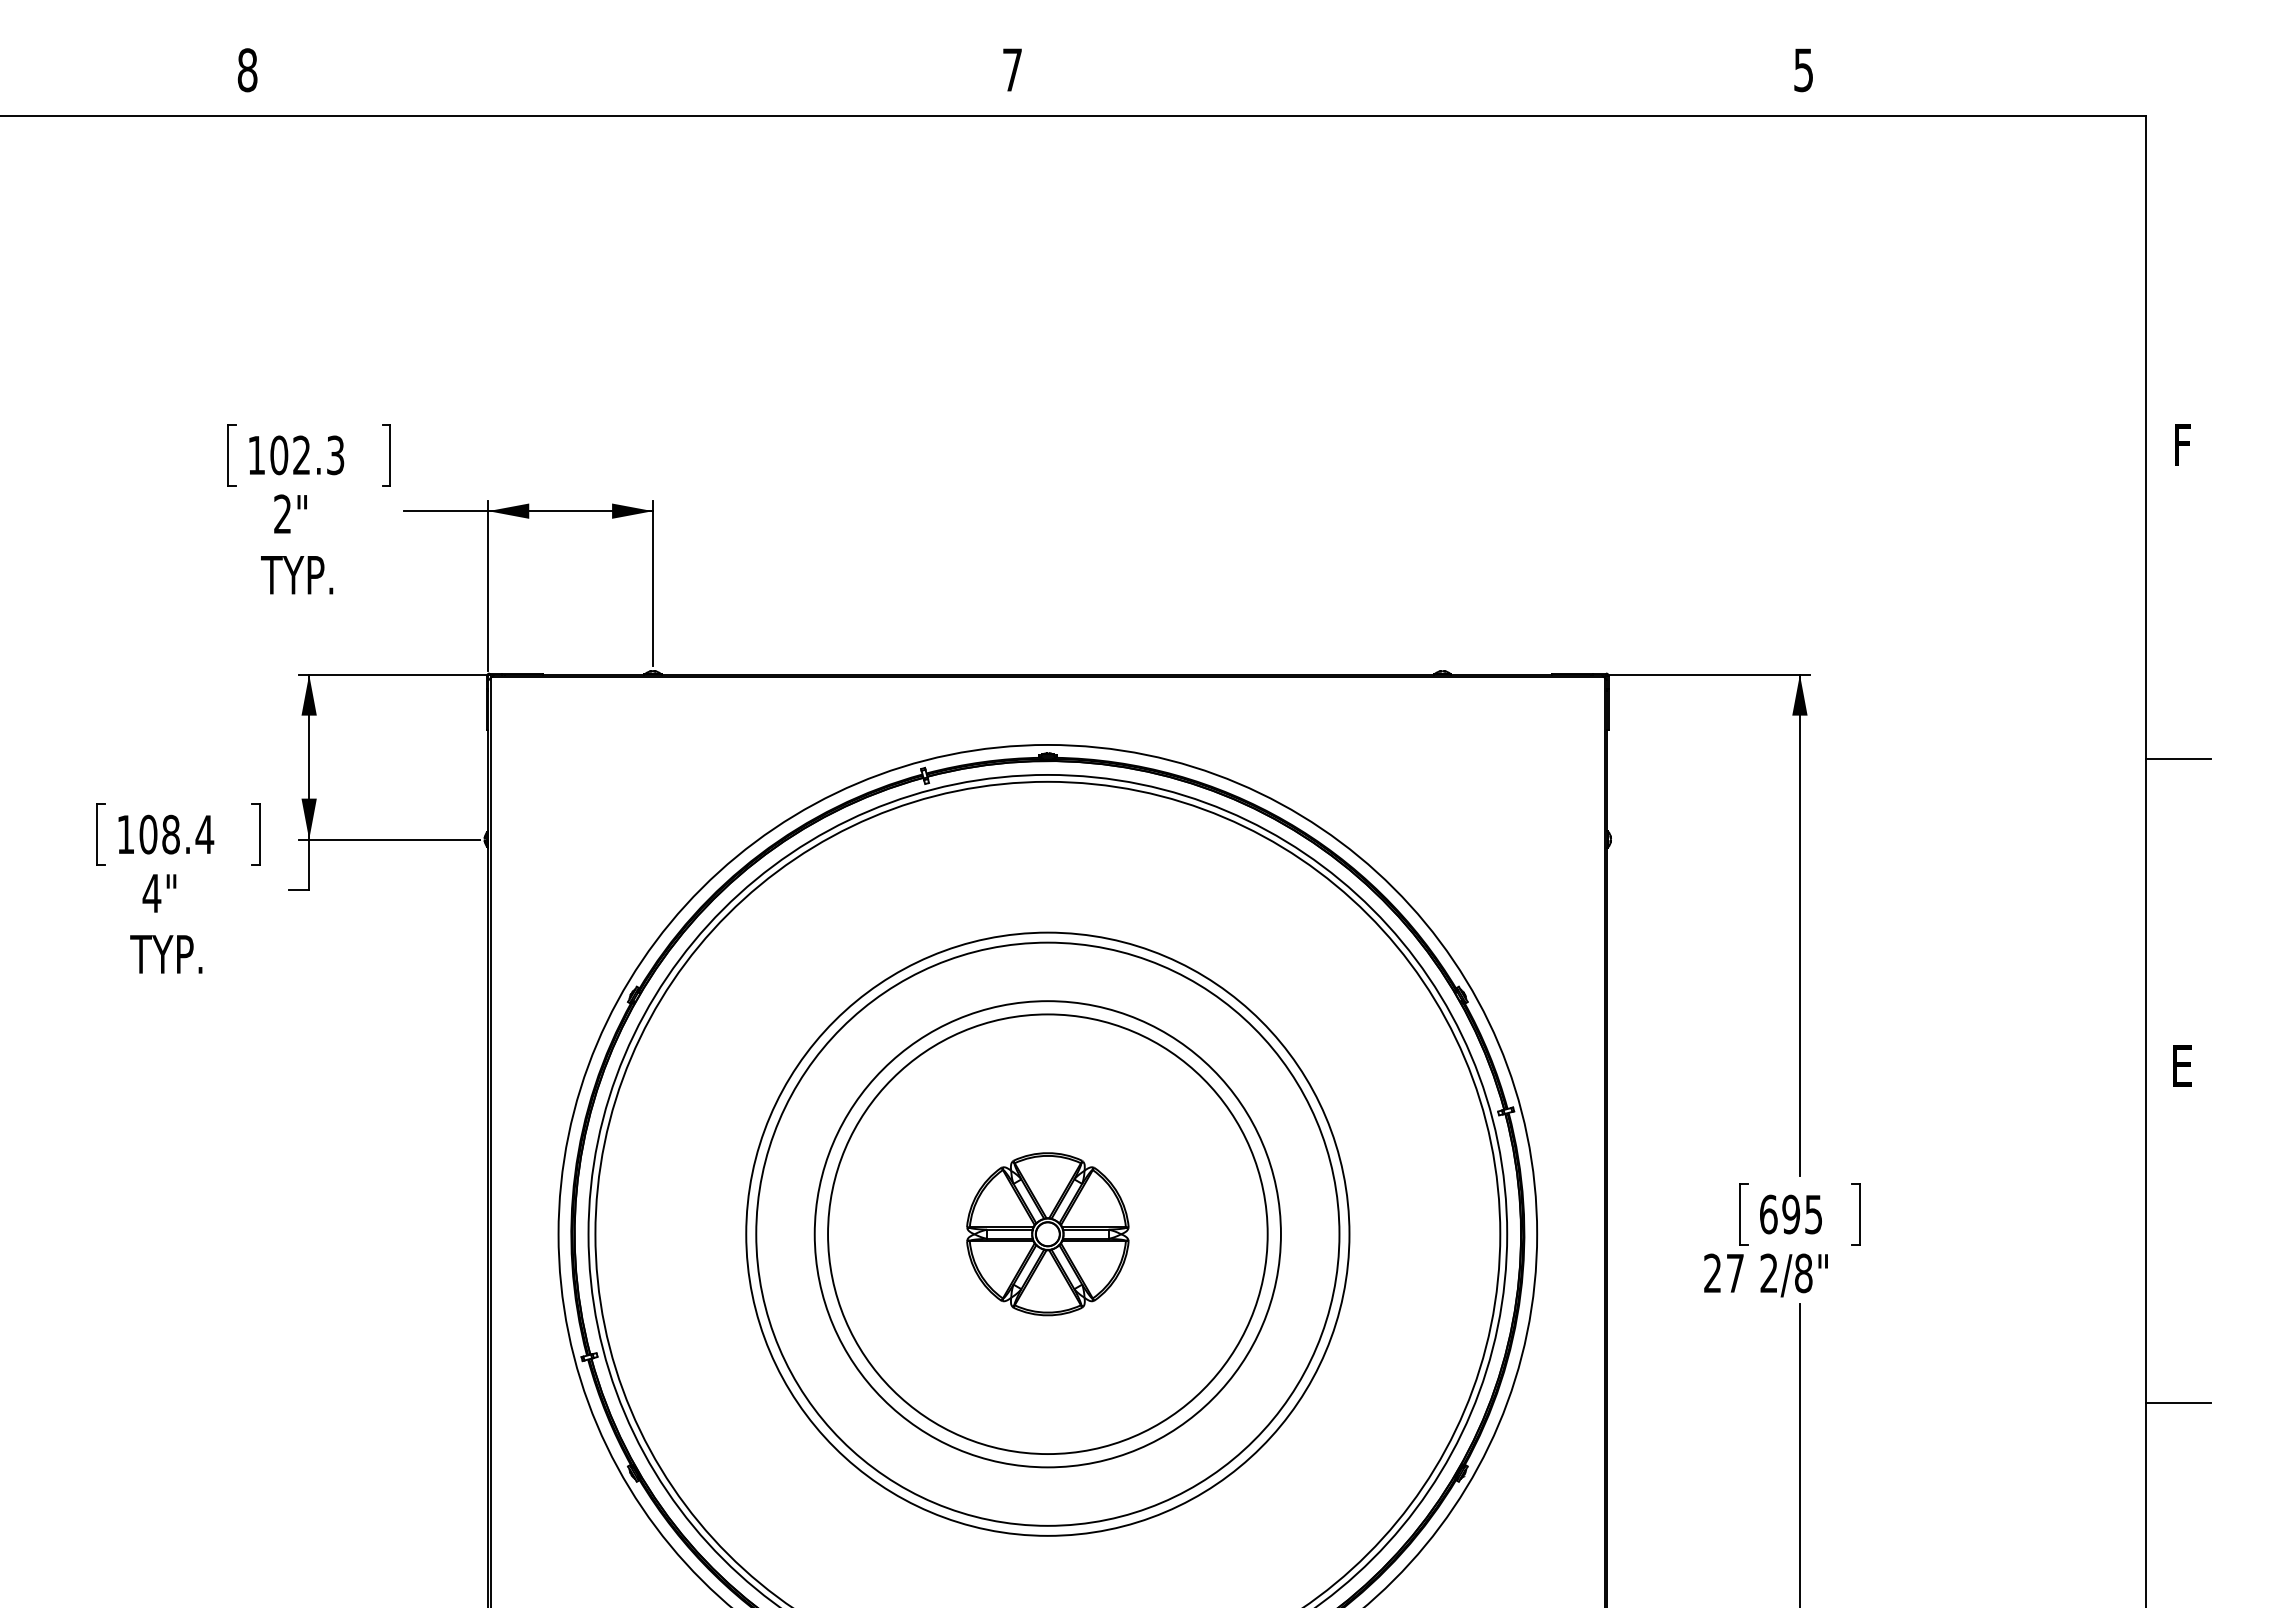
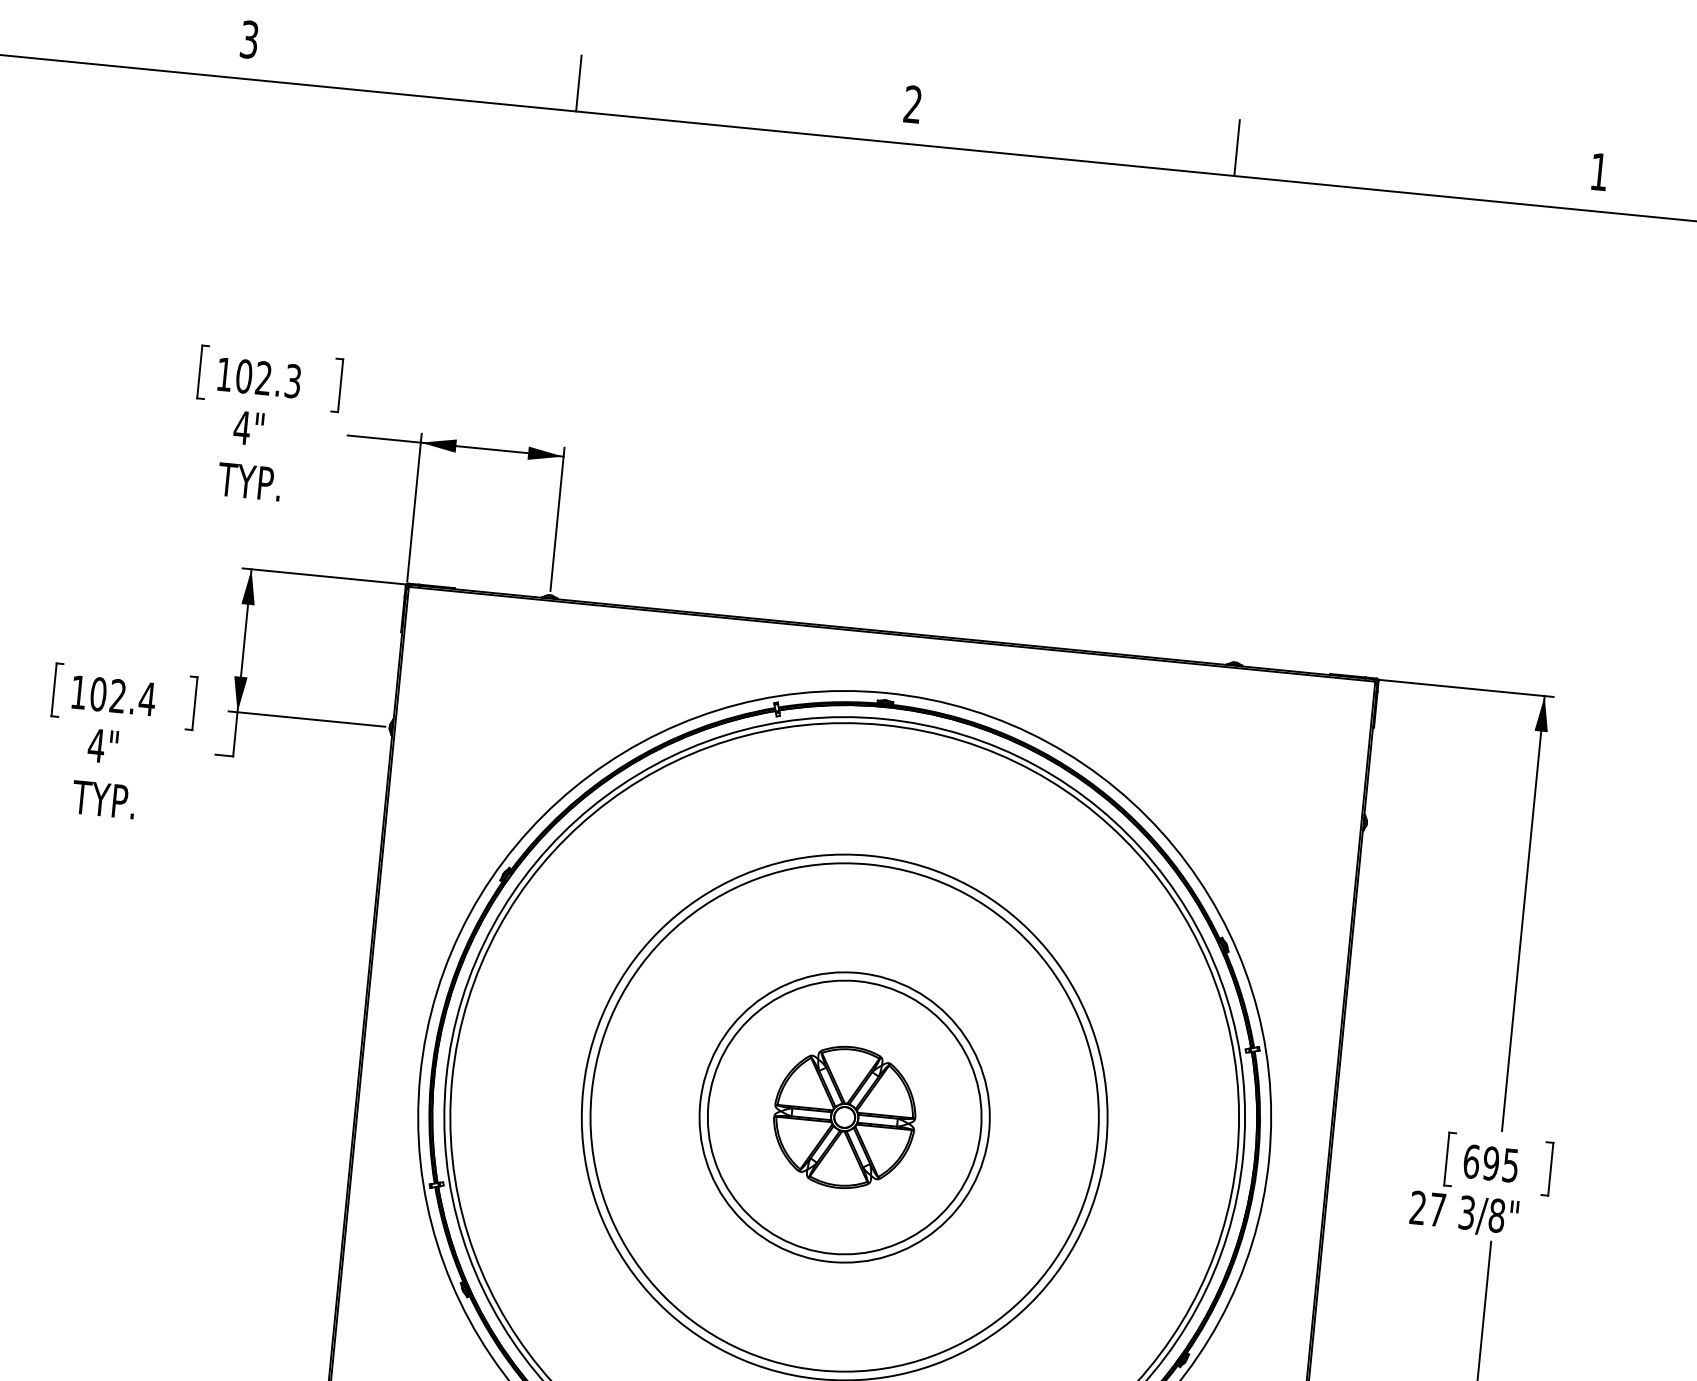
text: (1012, 69) -> (913, 104), 7 -> 2
text: (247, 70) -> (249, 39), 8 -> 3
text: (1803, 70) -> (1599, 172), 5 -> 1
line: (628, 83) -> (578, 83), added
line: (1387, 83) -> (1237, 148), added
text: (282, 513) -> (242, 427), 2" -> 4"
text: (170, 834) -> (117, 696), 108.4 -> 102.4
circle: (1047, 1233) -> (844, 1116), size x0.71
circle: (1047, 1234) -> (844, 1117), size x0.71
text: (1768, 1273) -> (1466, 1212), 2/8" -> 3/8"

